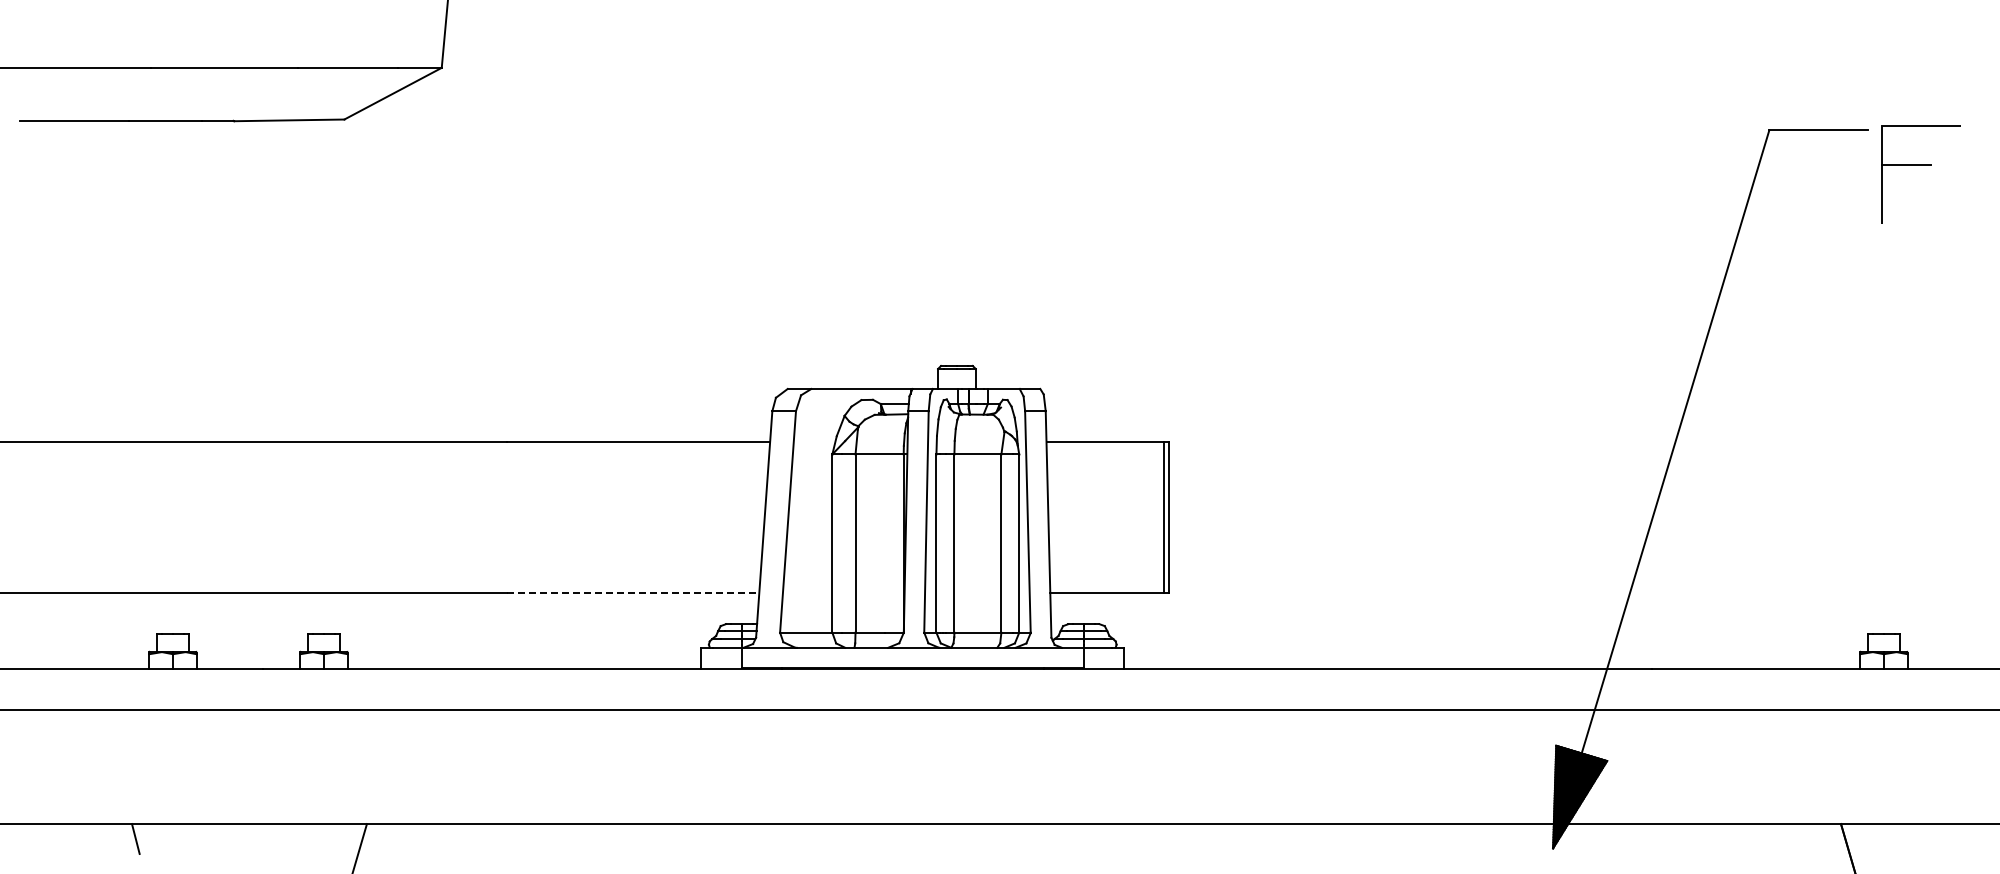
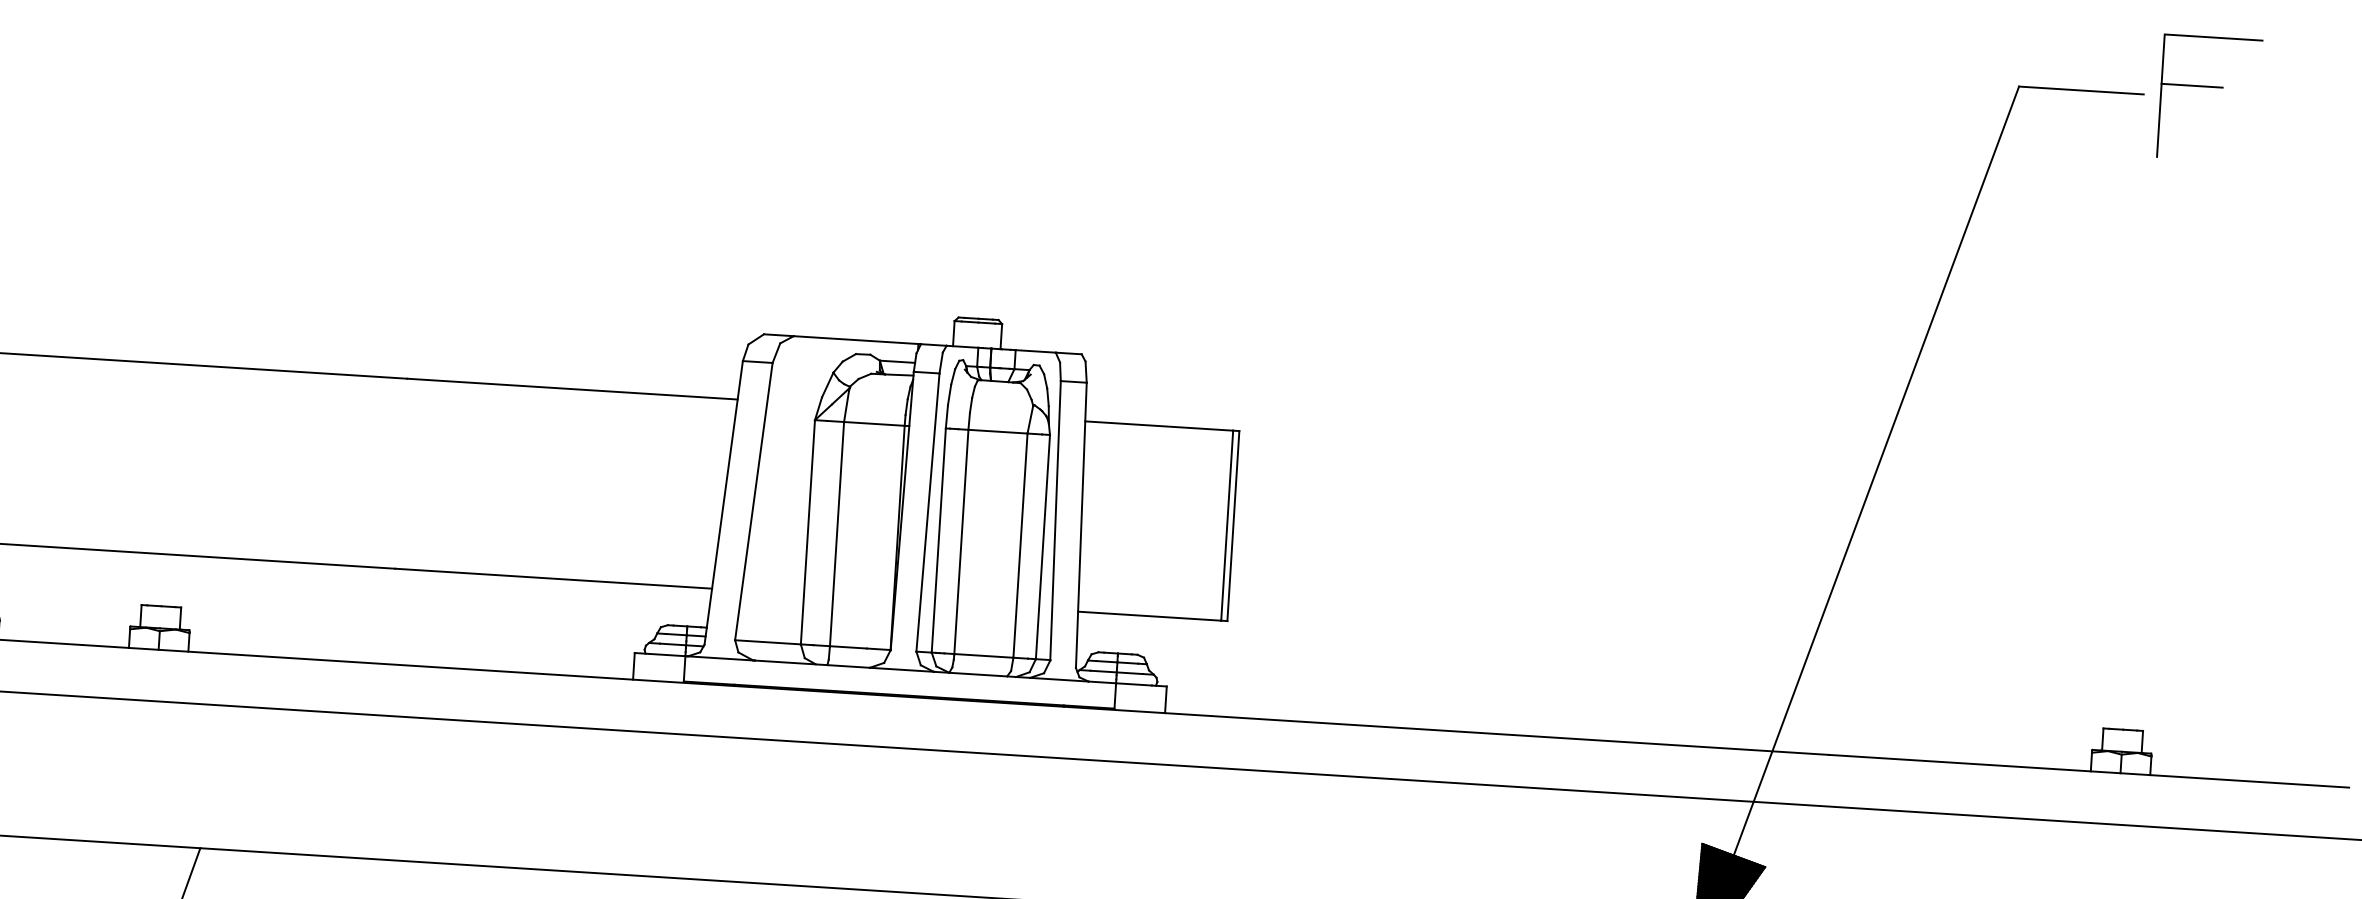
part: (1920, 165) -> (2209, 87), moved
line: (633, 592) -> (553, 578), dashed -> solid

